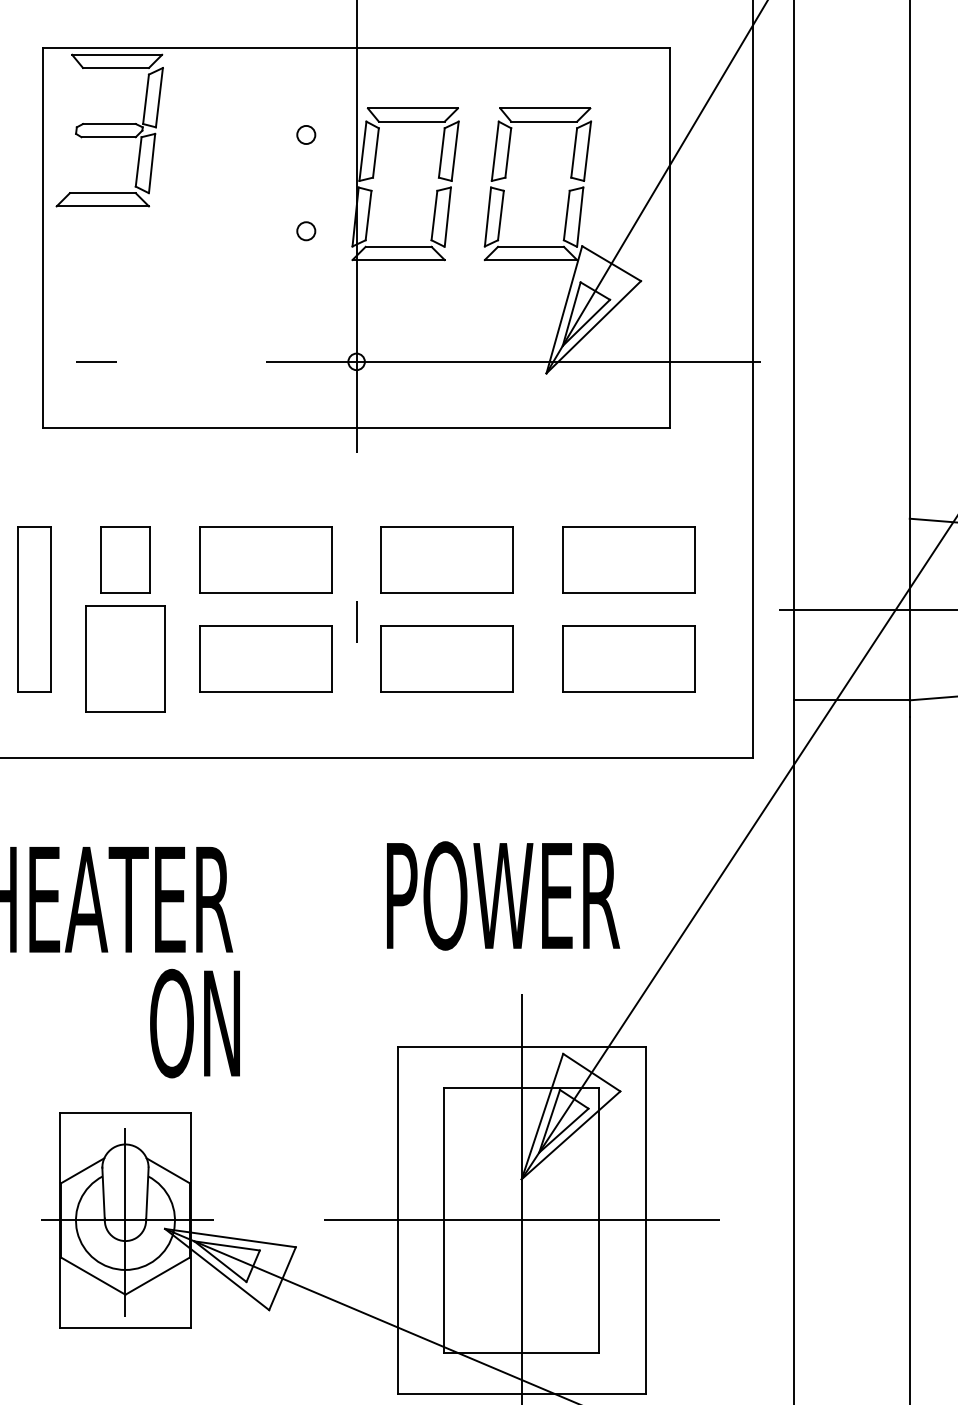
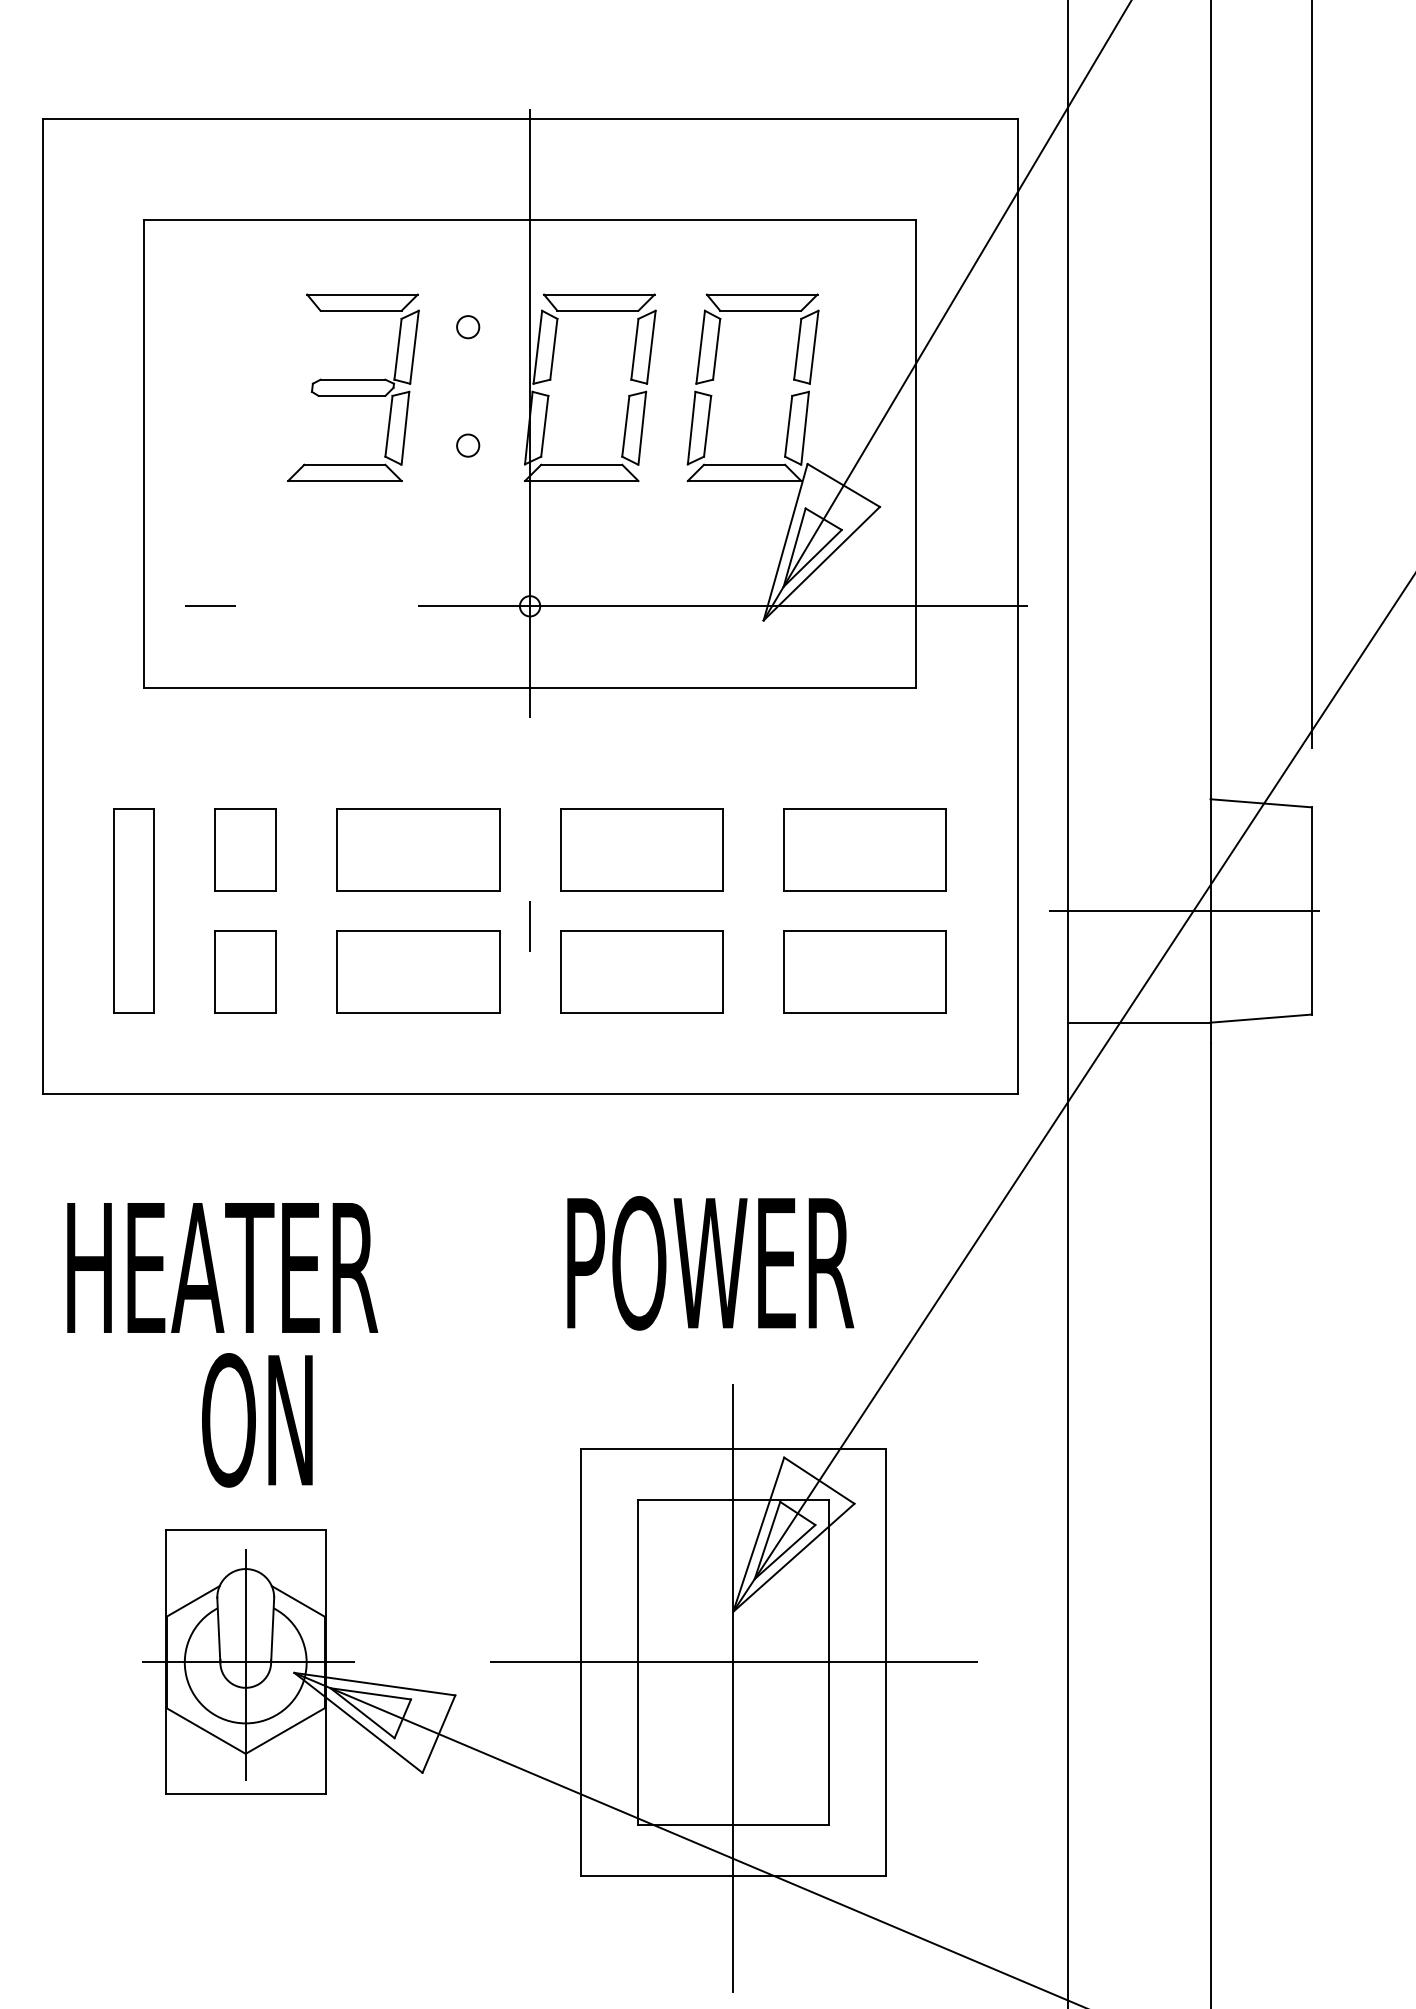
part: (109, 130) -> (353, 387), moved
part: (125, 658) -> (245, 971), size x0.62
text: (195, 1023) -> (257, 1420), moved

